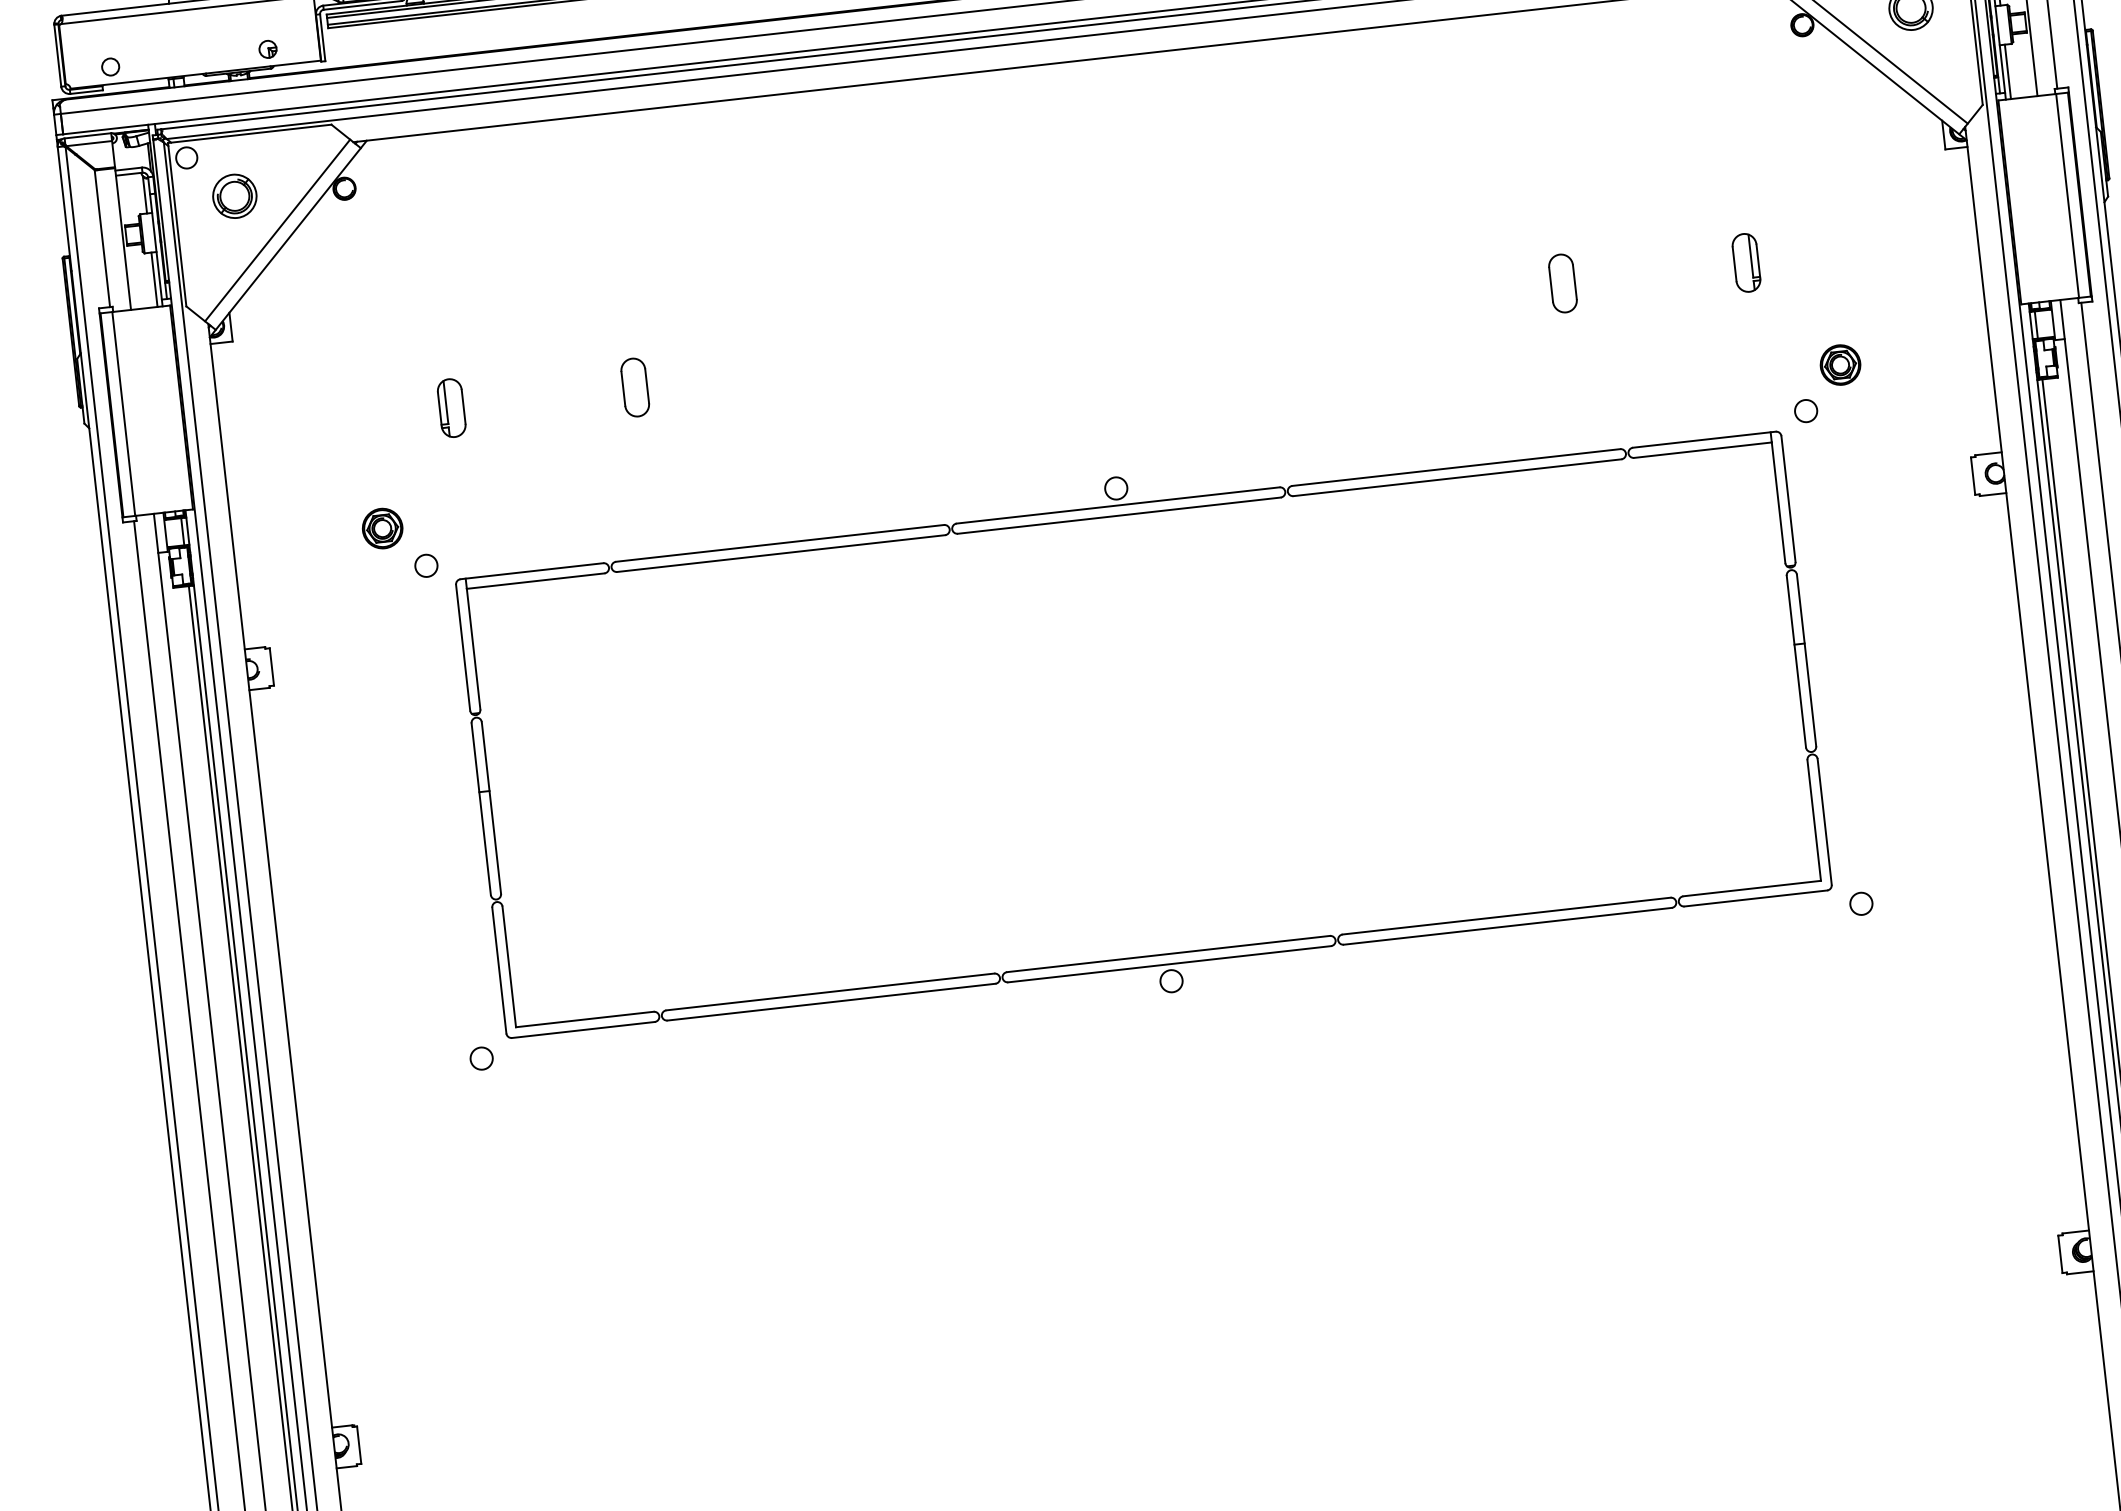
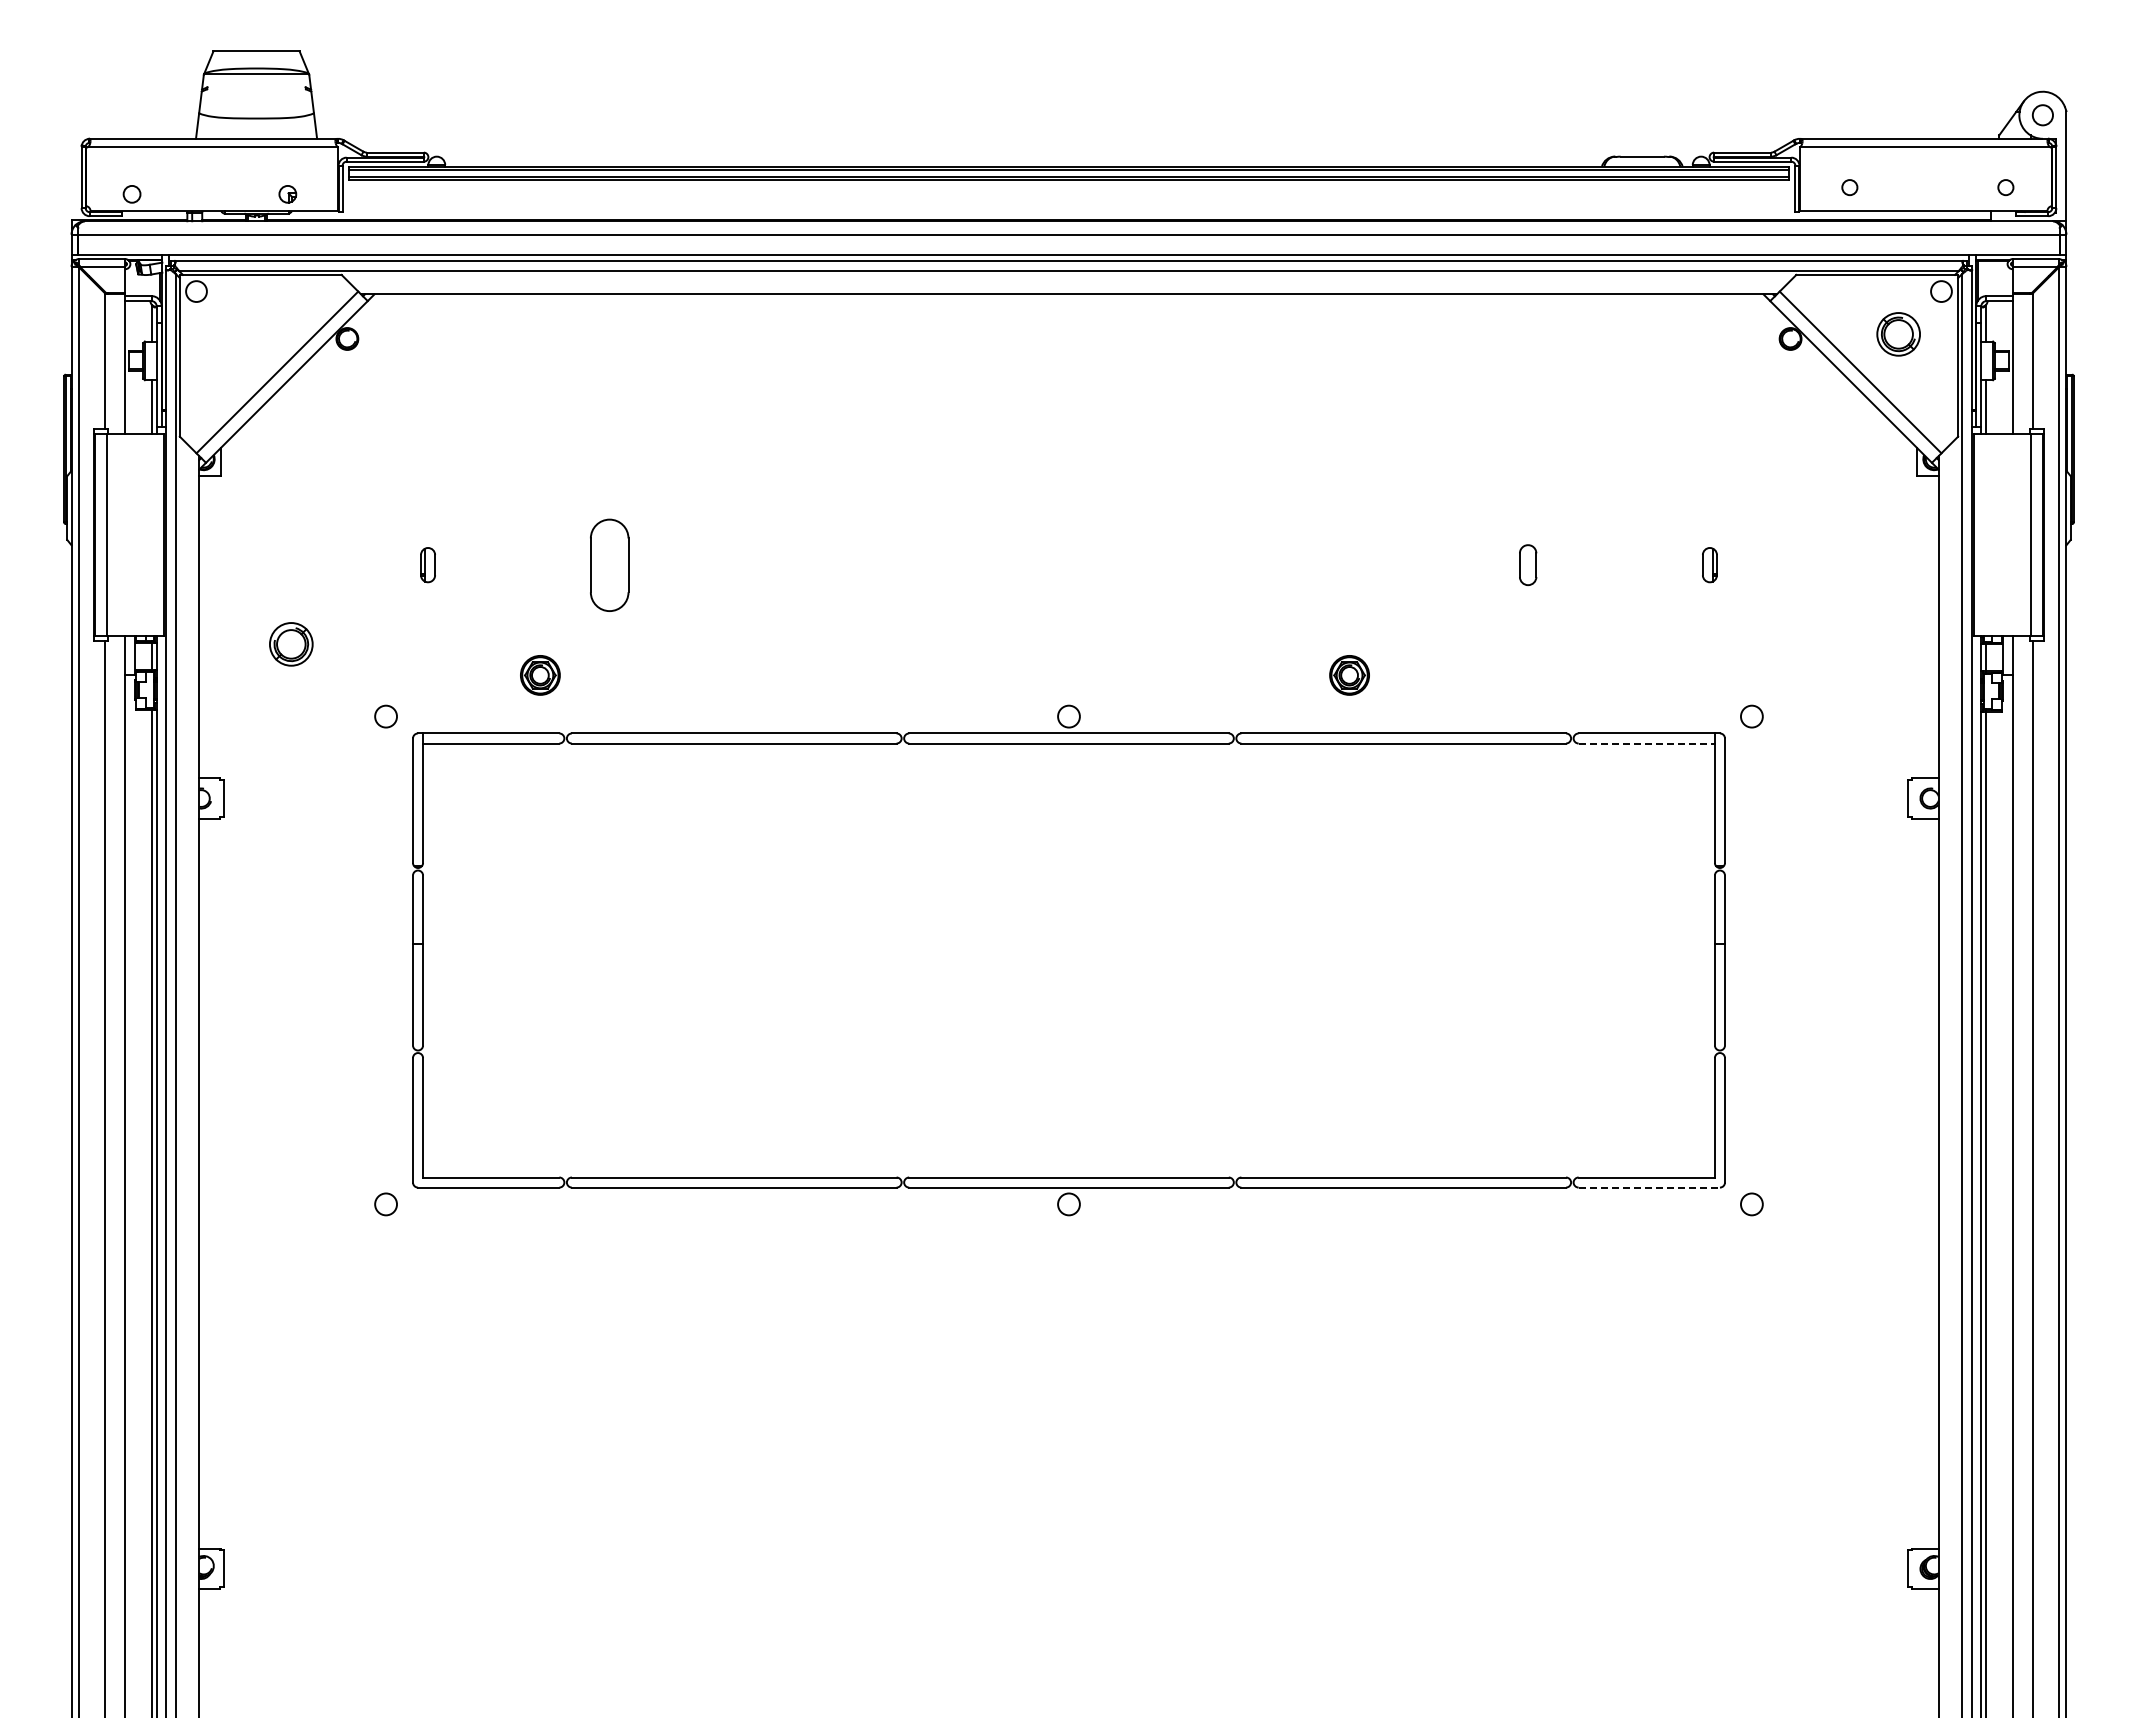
part: (235, 196) -> (291, 644), moved
part: (1746, 262) -> (1709, 564), size x0.6
part: (1562, 282) -> (1527, 564), size x0.7
part: (1840, 365) -> (1349, 675), moved
part: (634, 386) -> (609, 564), size x1.6
part: (451, 407) -> (427, 564), size x0.6
line: (1703, 450) -> (1647, 743), solid -> dashed
part: (382, 528) -> (540, 675), moved
line: (1756, 898) -> (1649, 1187), solid -> dashed

